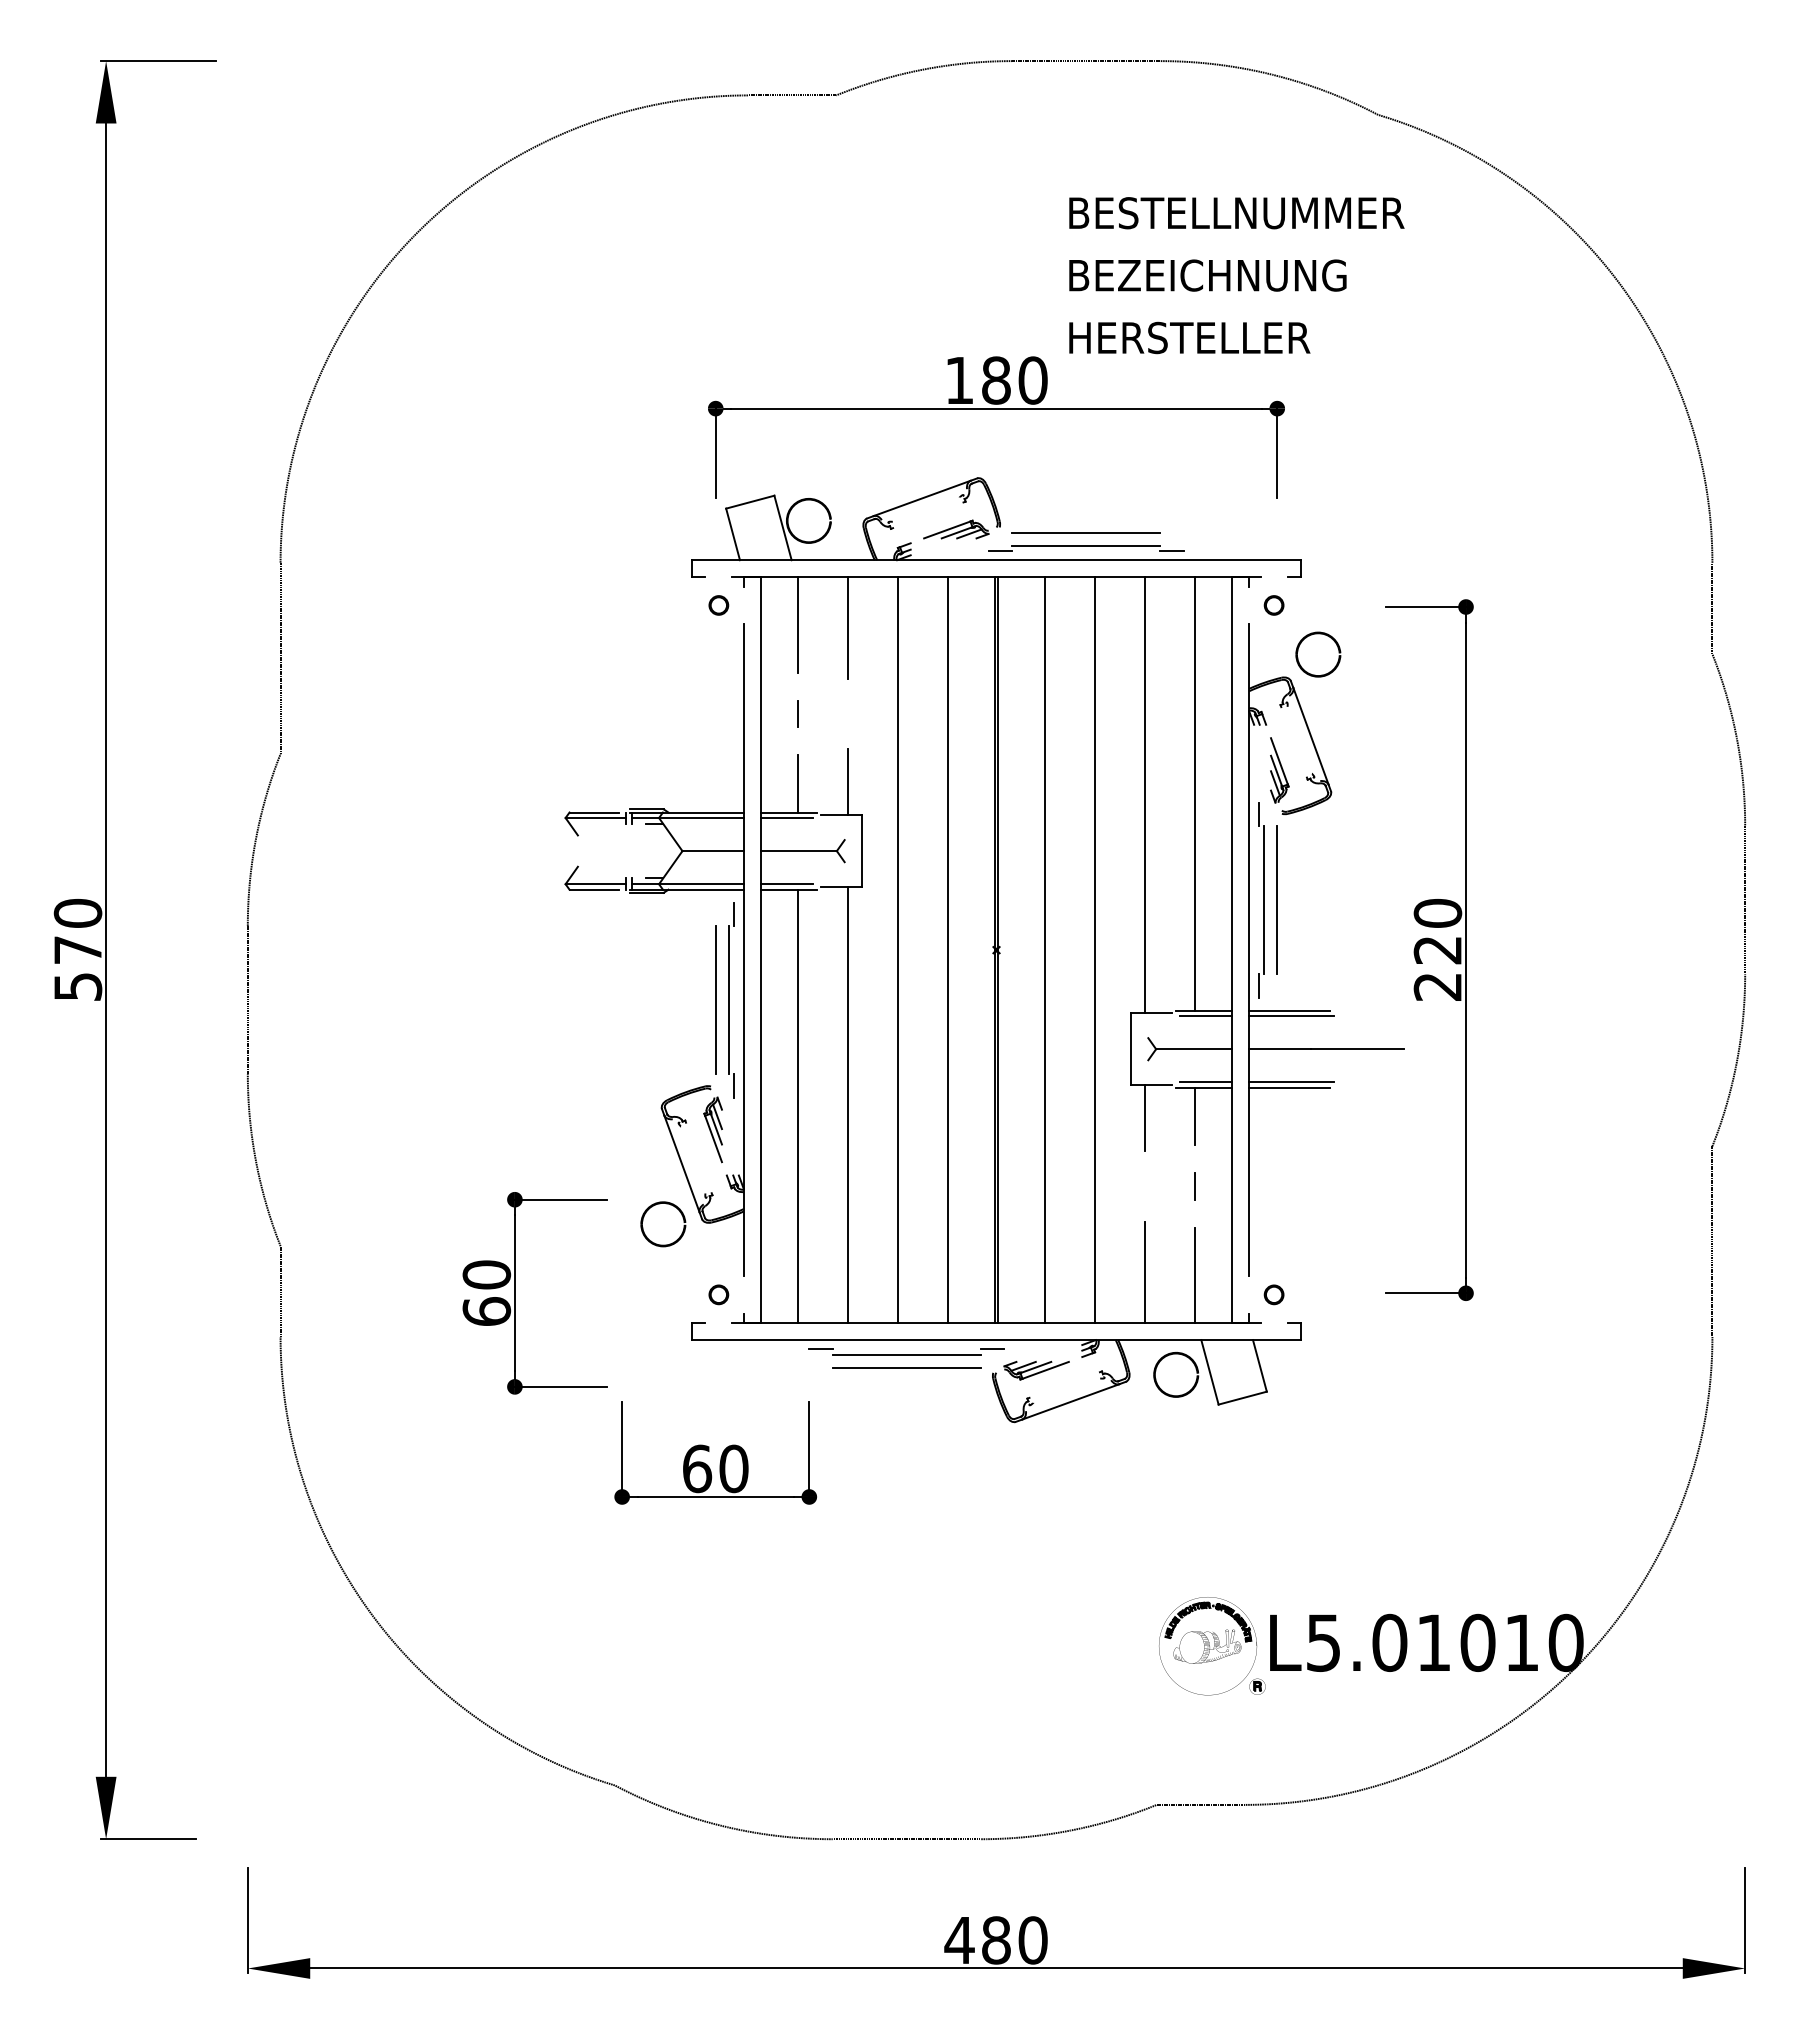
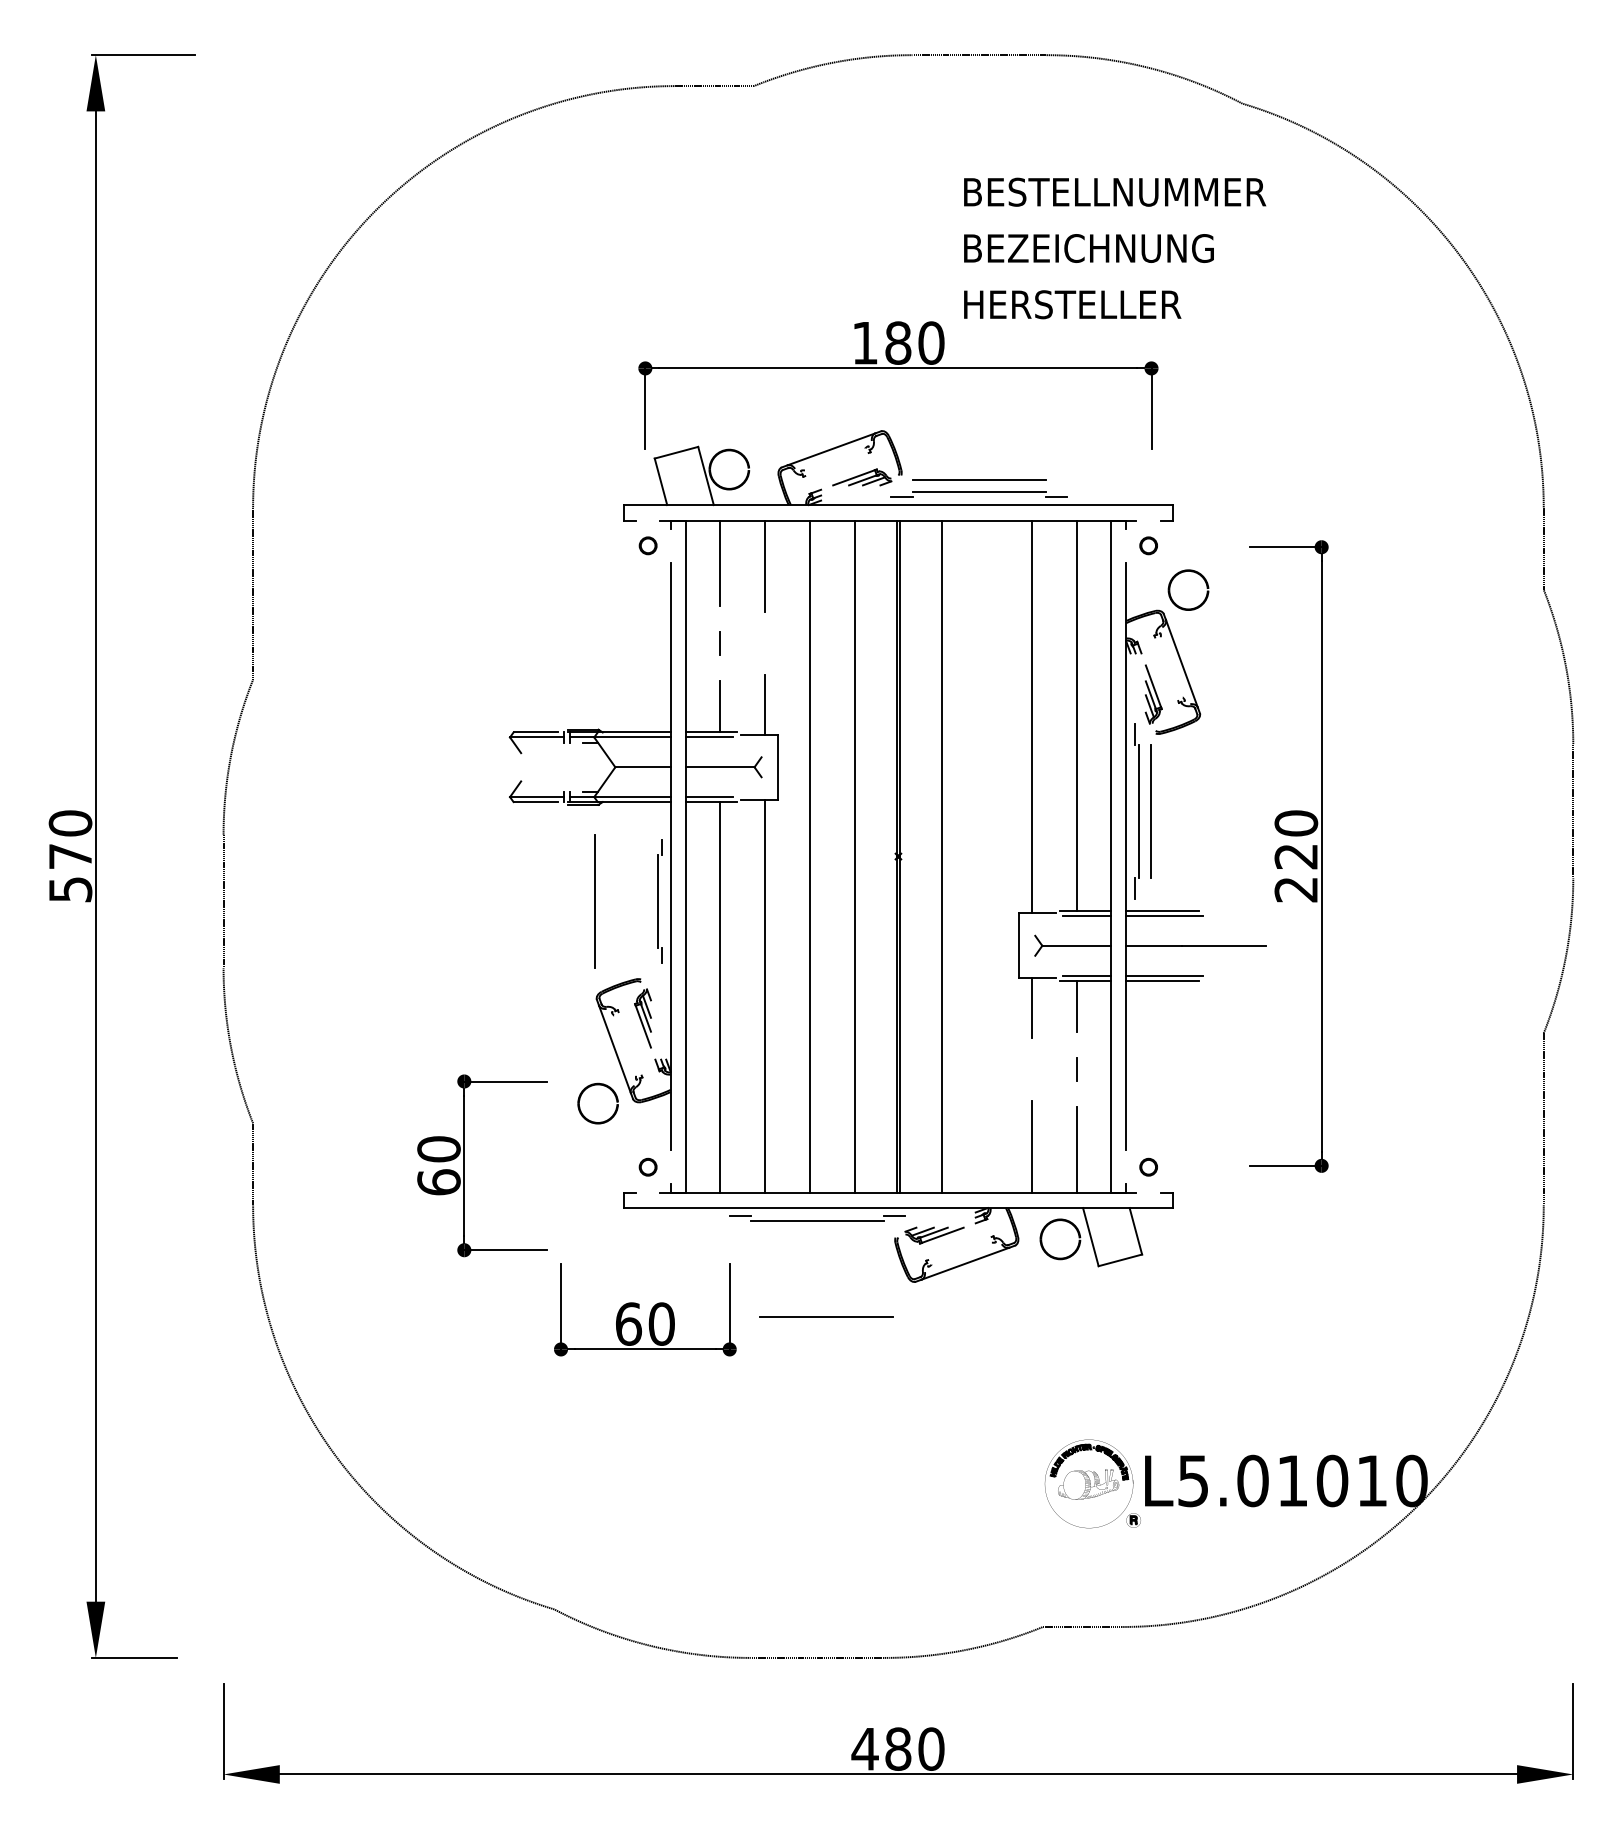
line: (1095, 950) -> (987, 856), removed
line: (715, 1000) -> (594, 901), moved
part: (731, 1000) -> (659, 901), size x0.7
line: (906, 1367) -> (826, 1316), moved

